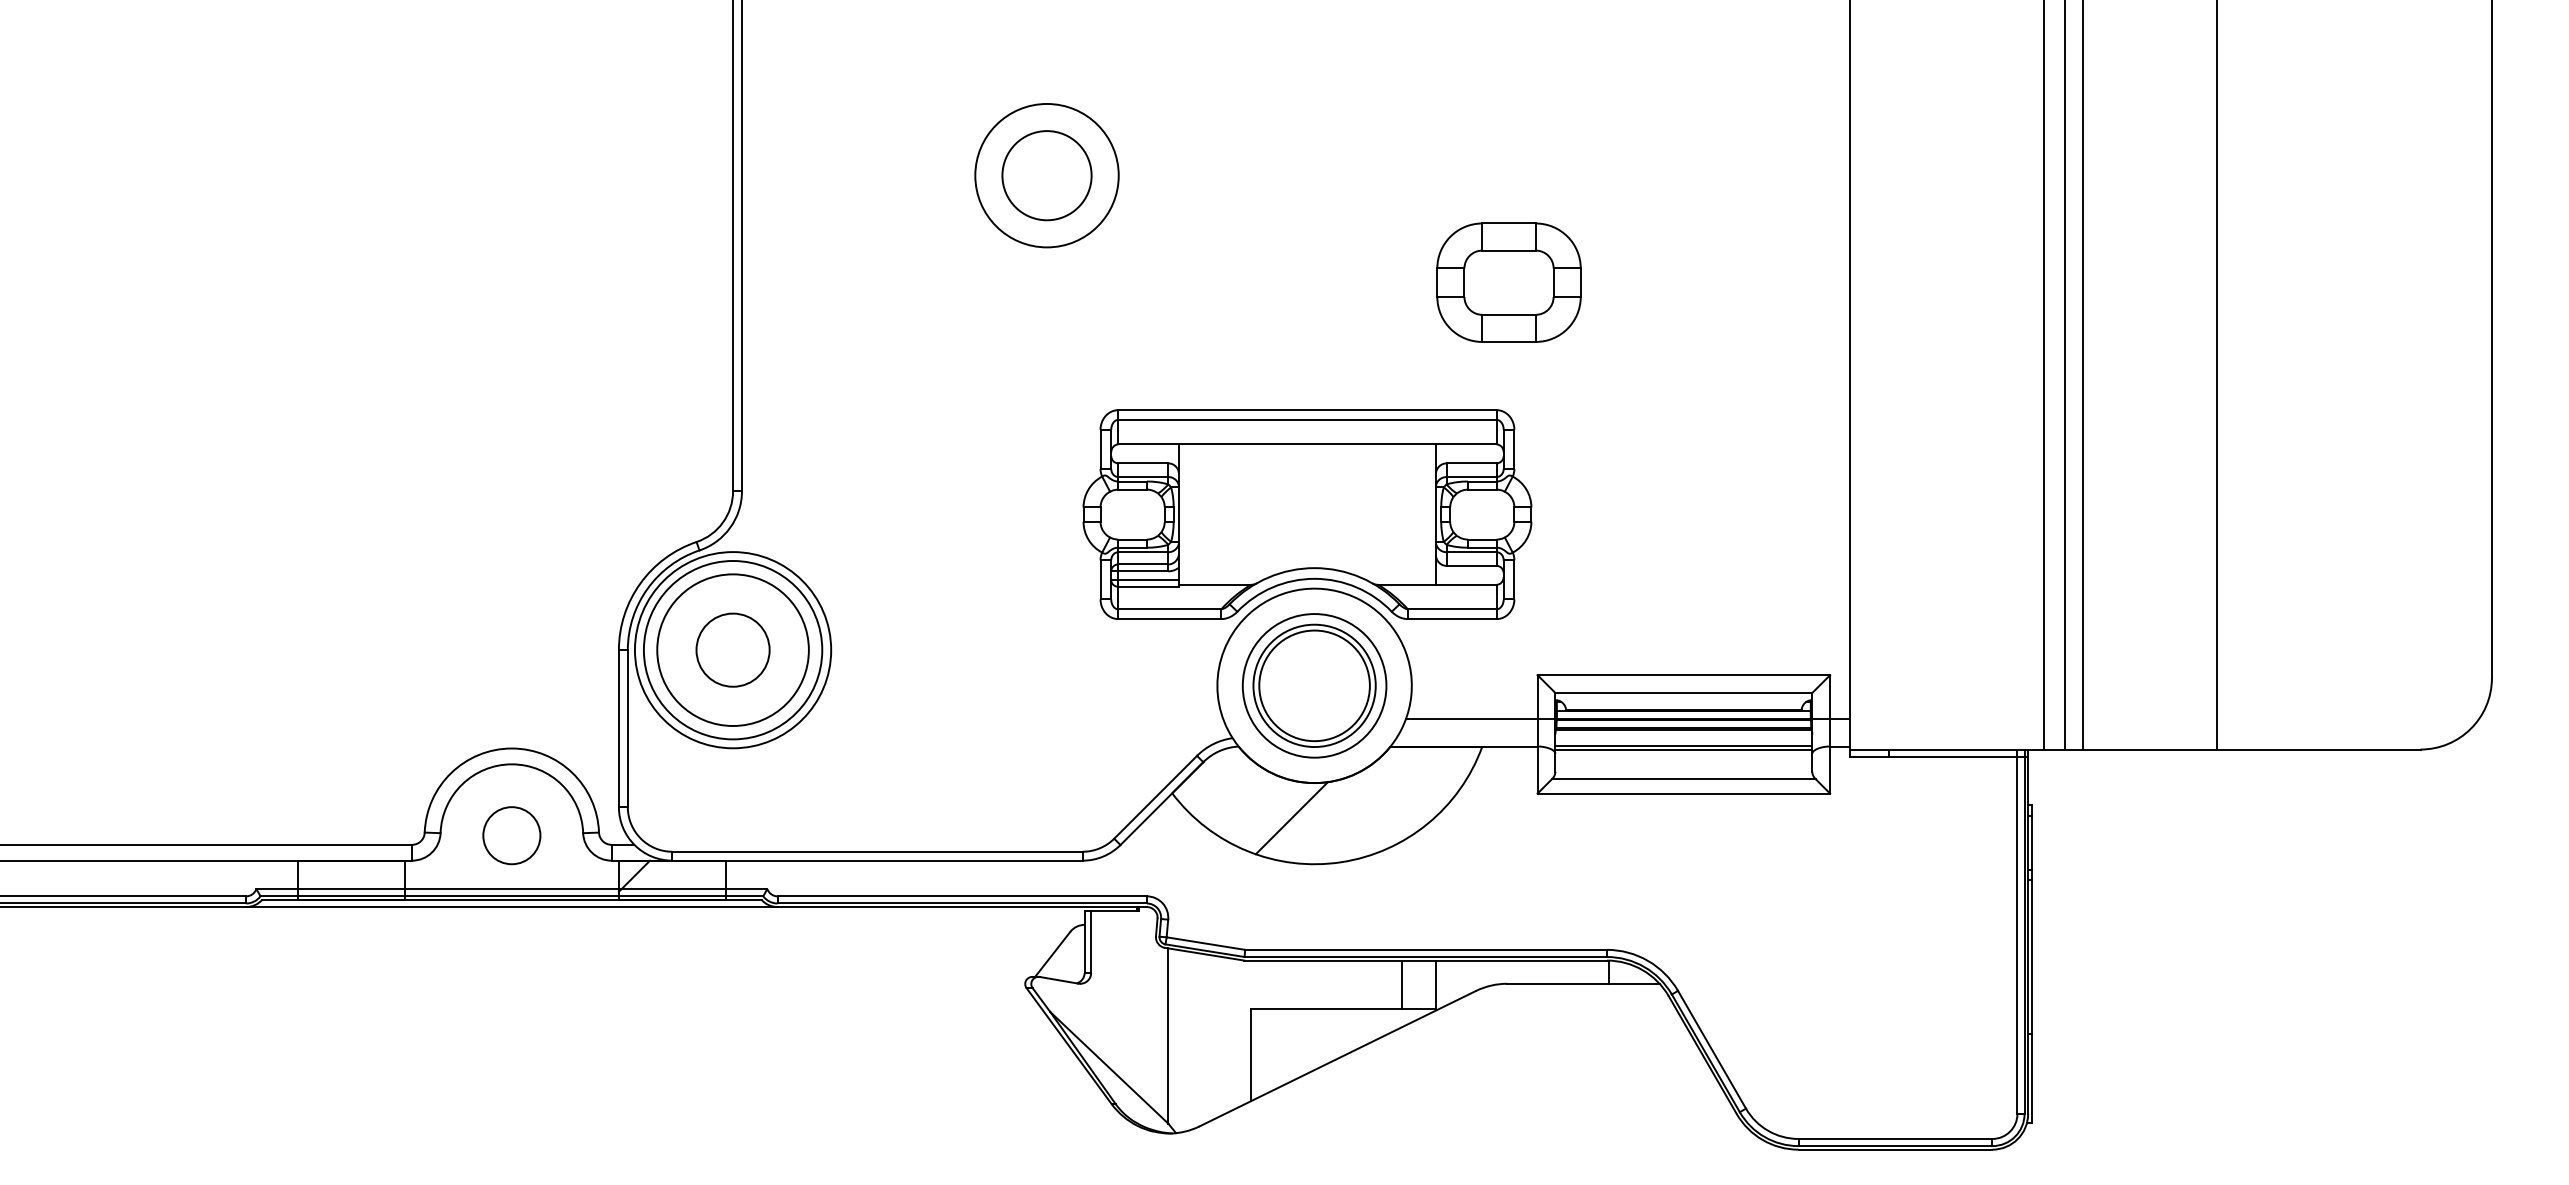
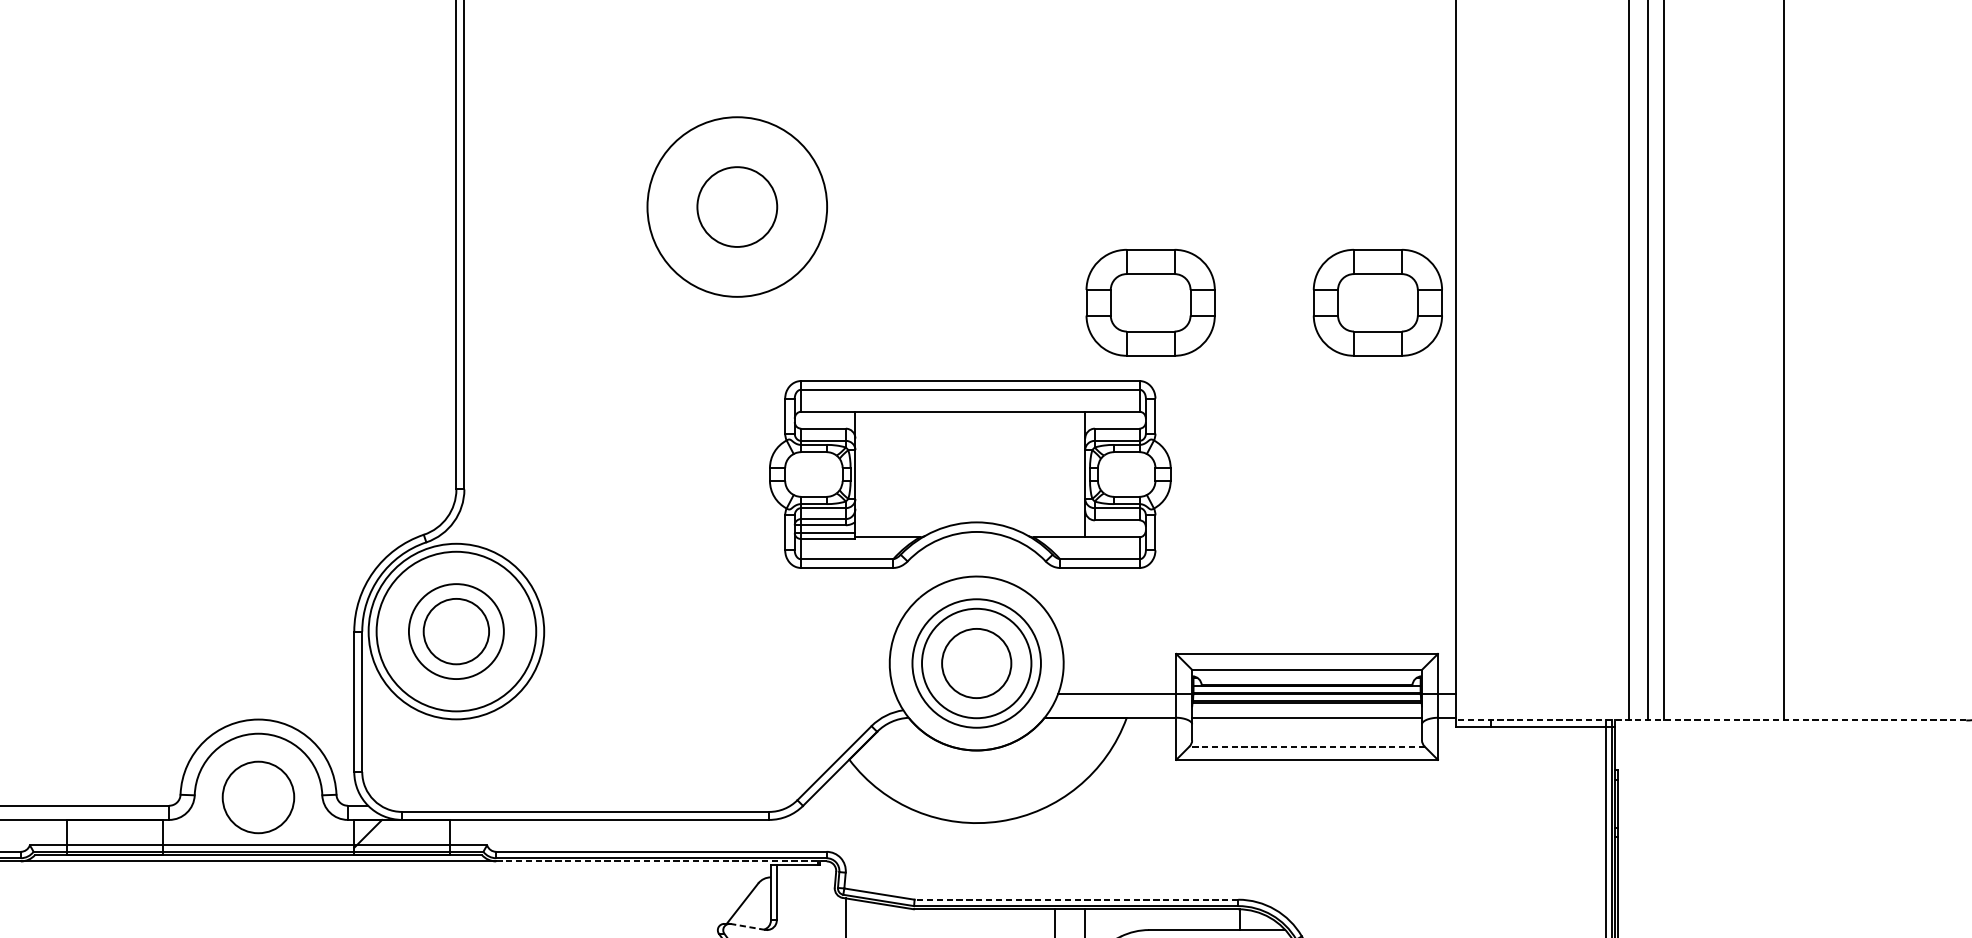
circle: (1046, 175) -> (736, 206), size x1.4
part: (1762, 282) -> (1377, 302), added
part: (1307, 514) -> (970, 474), moved
circle: (732, 650) -> (455, 631), size x0.7
circle: (1314, 685) -> (976, 663), size x0.7
line: (1683, 749) -> (1306, 720), removed
line: (2134, 749) -> (1710, 720), solid -> dashed
line: (1683, 778) -> (1306, 746), solid -> dashed
line: (1291, 818) -> (956, 782), removed
circle: (511, 835) -> (258, 797), size x1.4
line: (962, 907) -> (661, 861), solid -> dashed
line: (1426, 949) -> (1076, 899), solid -> dashed
line: (1058, 980) -> (747, 927), solid -> dashed

